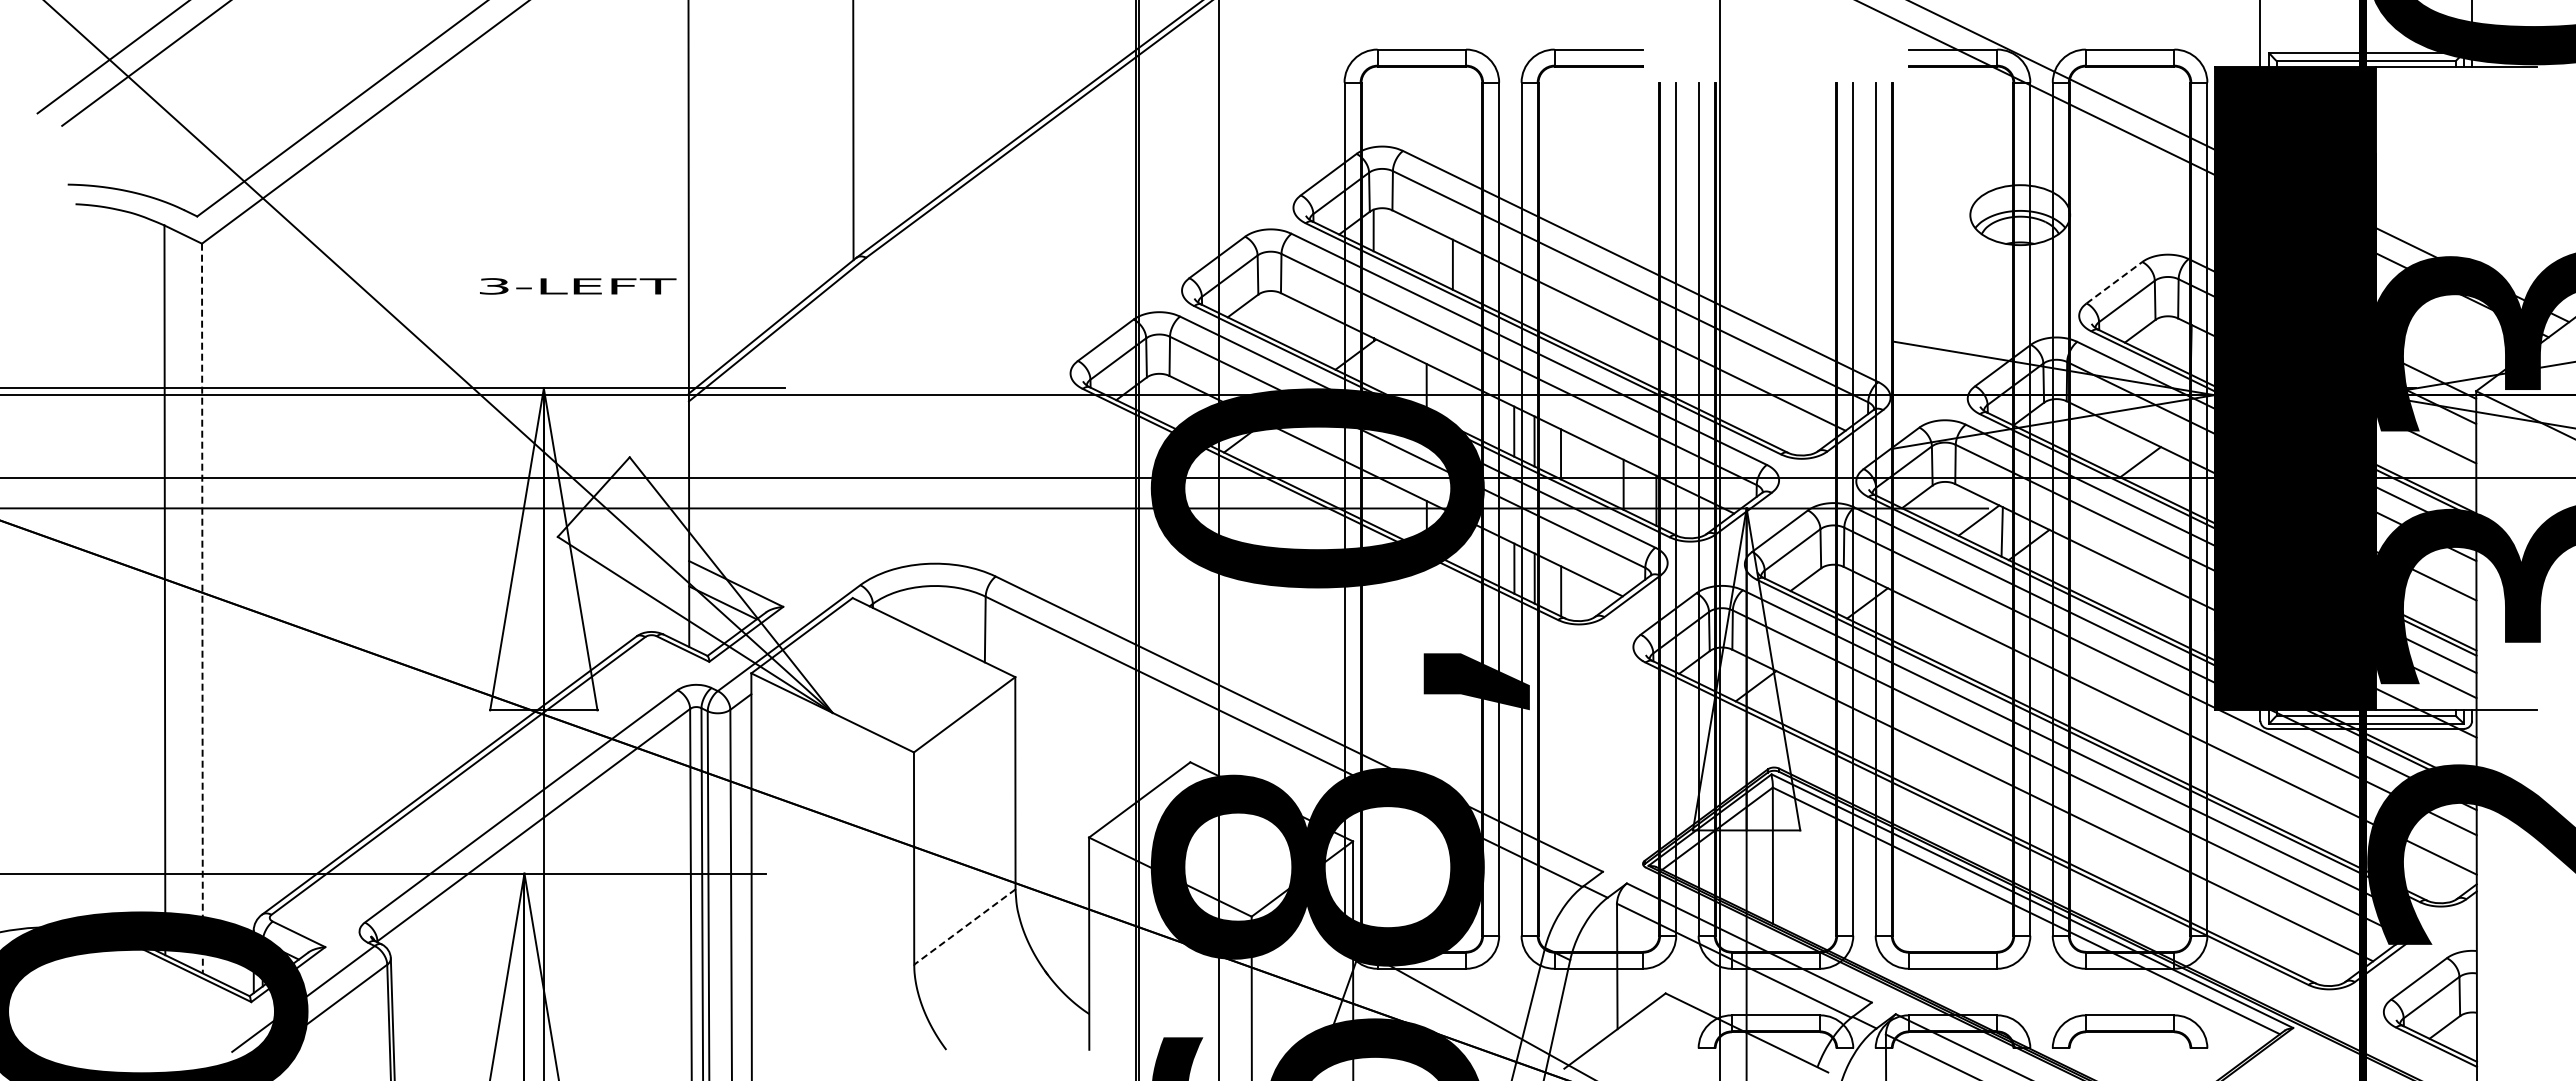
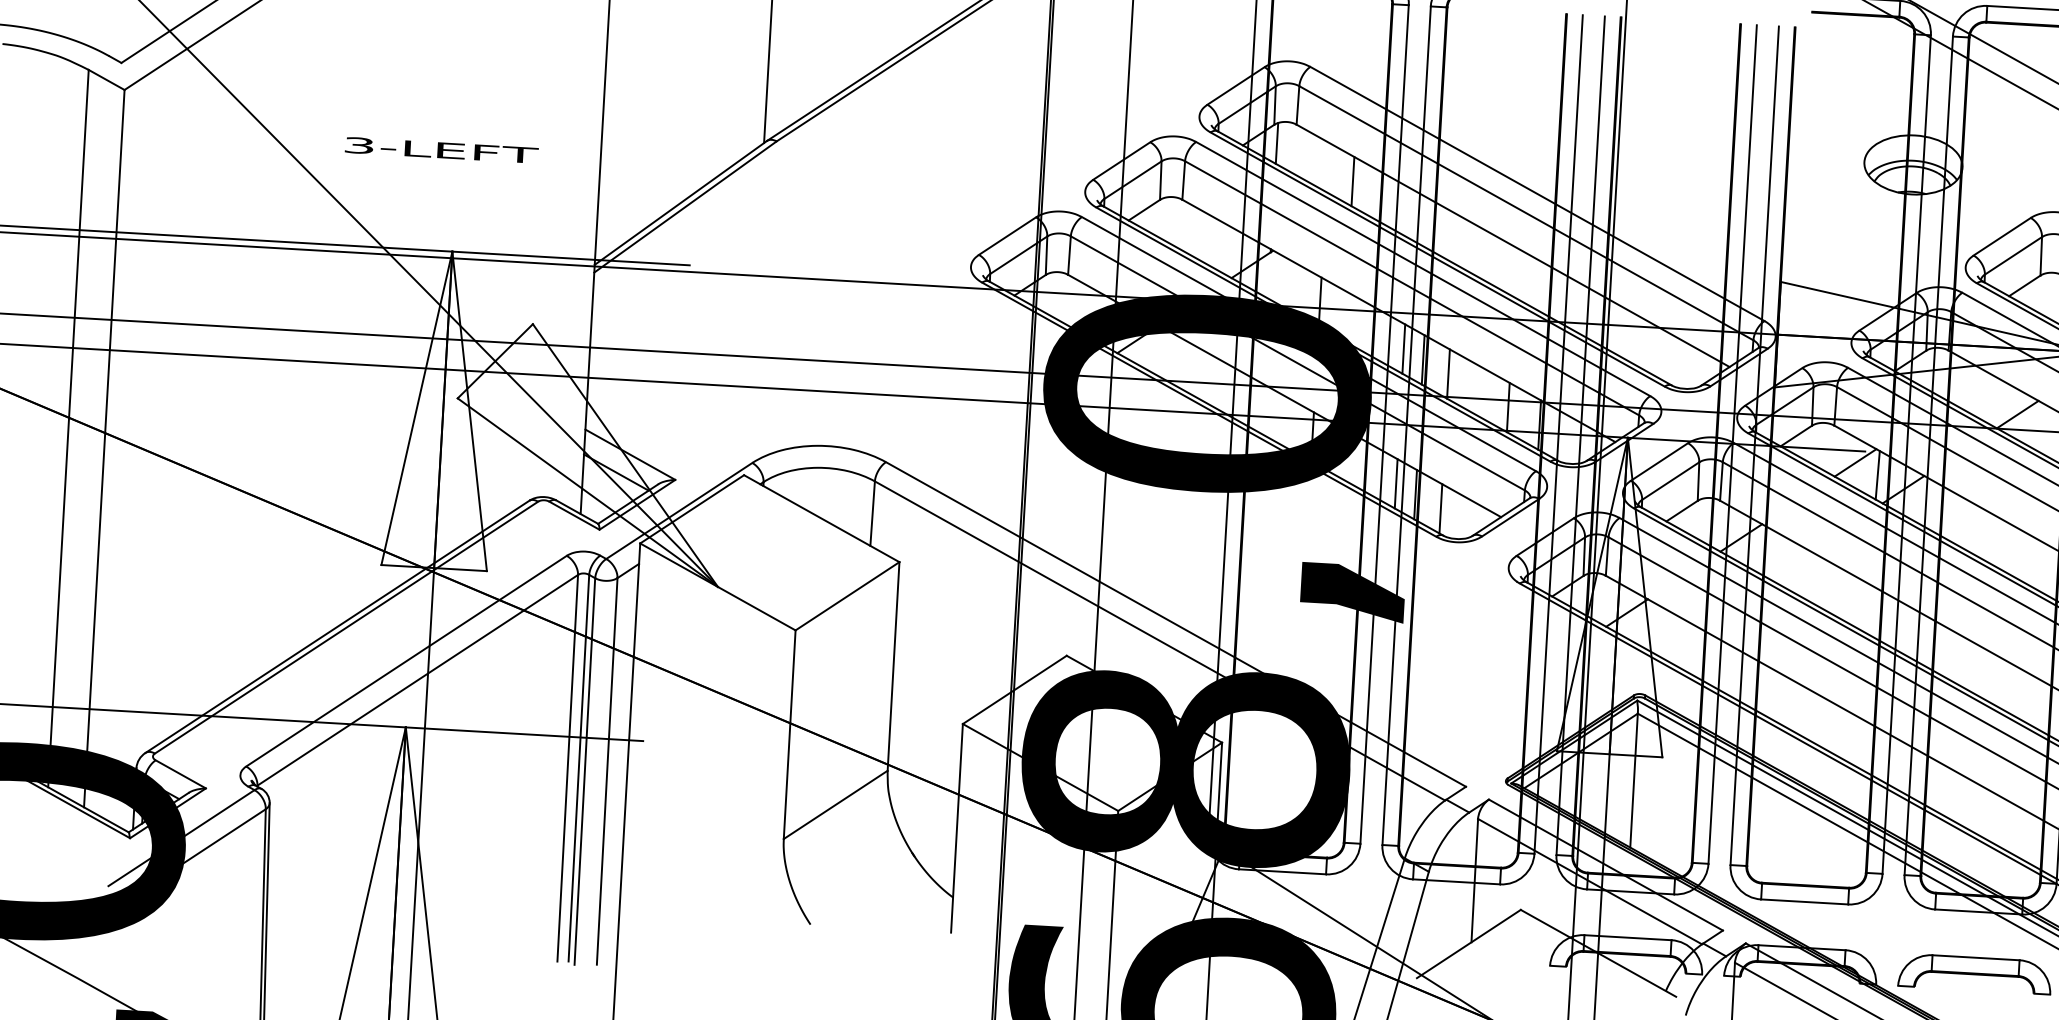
line: (2114, 282) -> (2002, 236), dashed -> solid
text: (578, 286) -> (442, 150), moved
line: (202, 608) -> (104, 448), dashed -> solid
line: (964, 927) -> (835, 805), dashed -> solid

